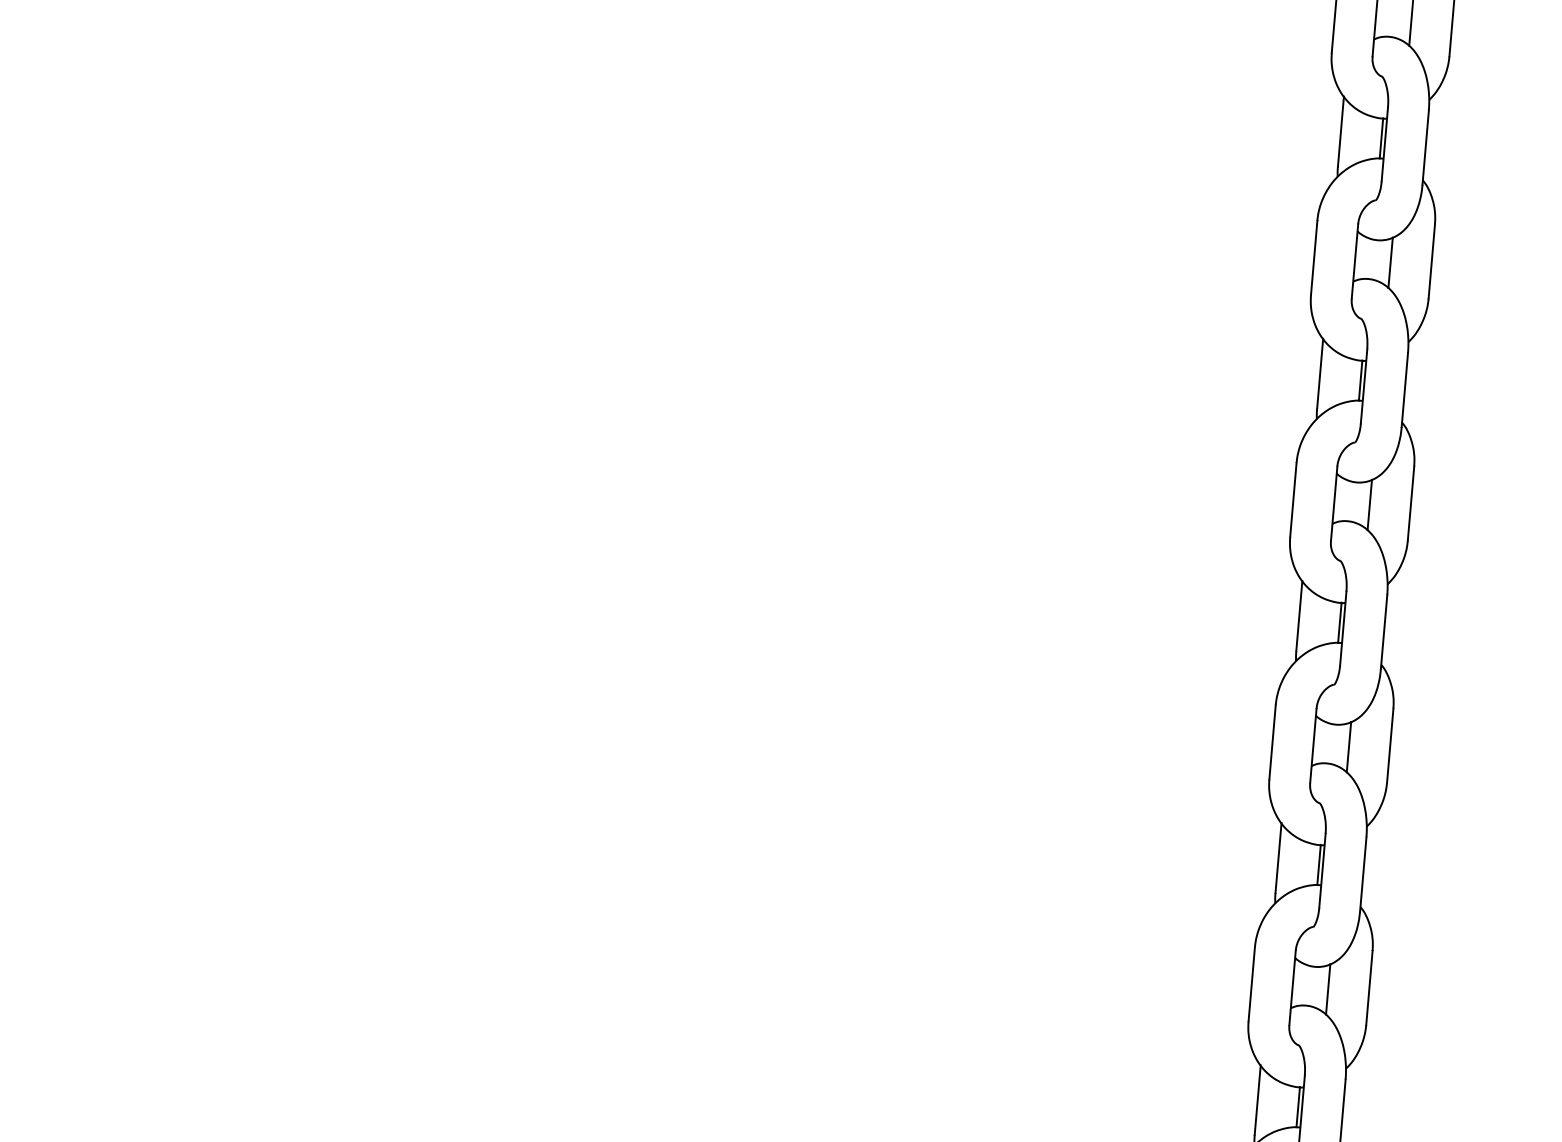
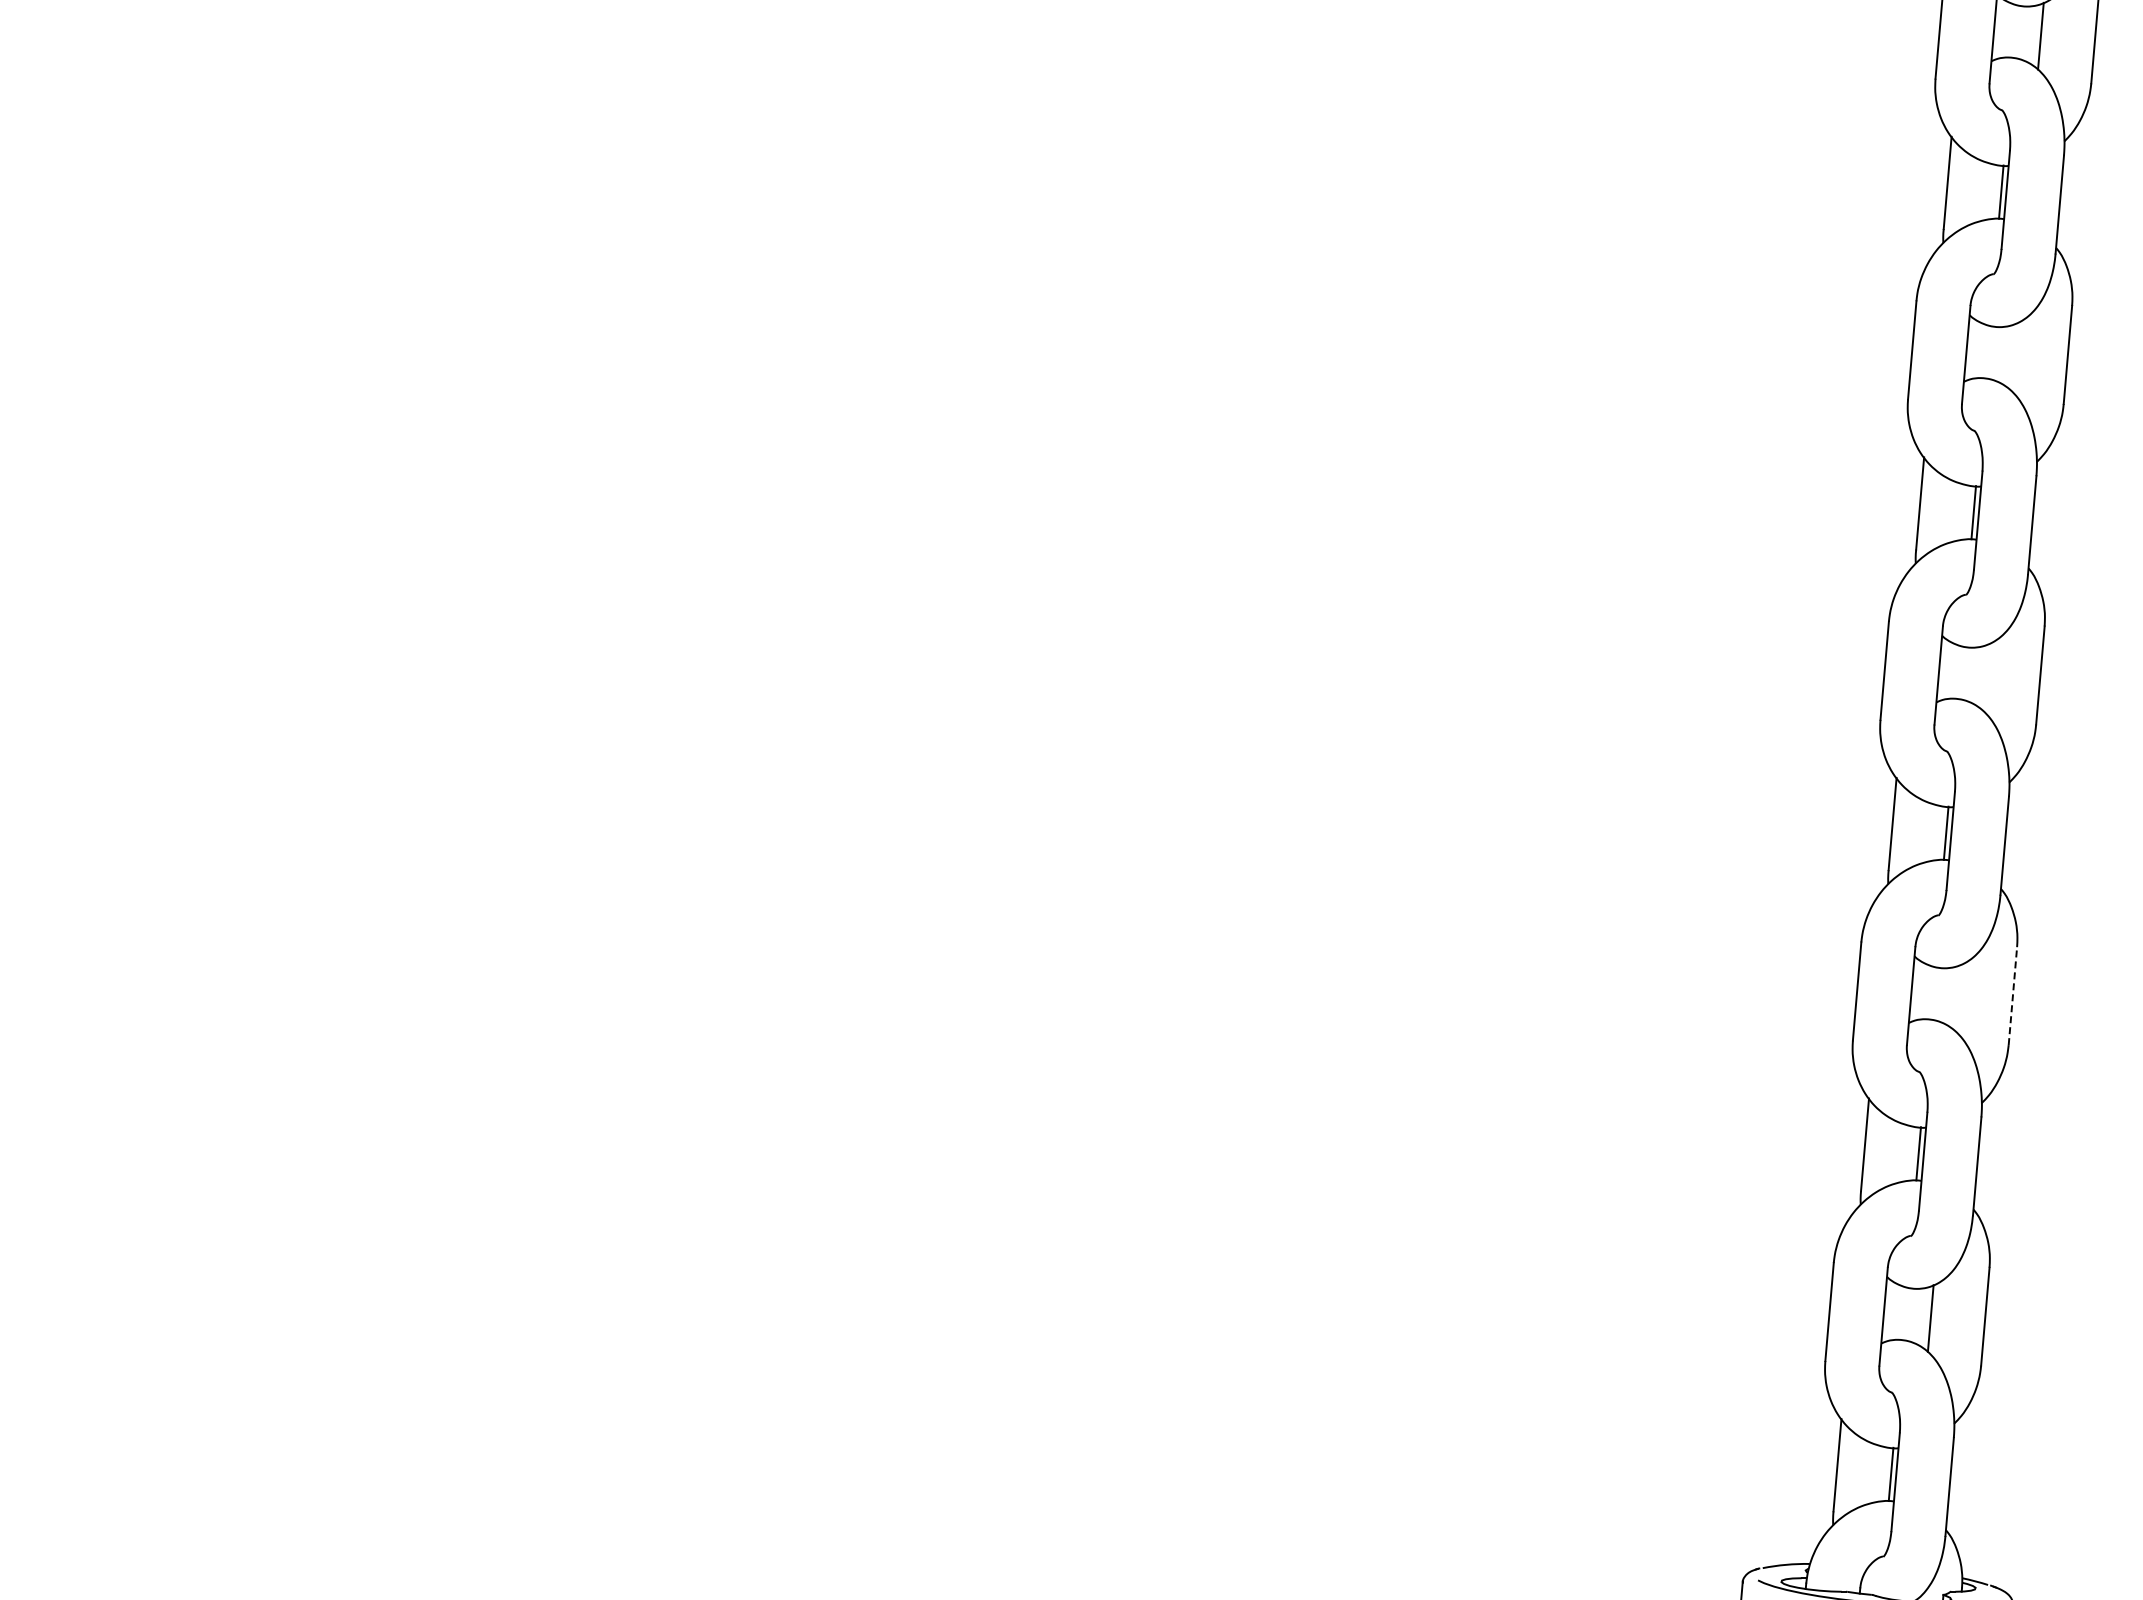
line: (1390, 262) -> (2013, 356), removed
line: (1369, 505) -> (1985, 677), removed
line: (1389, 745) -> (2012, 995), solid -> dashed
line: (1349, 746) -> (1958, 997), removed

